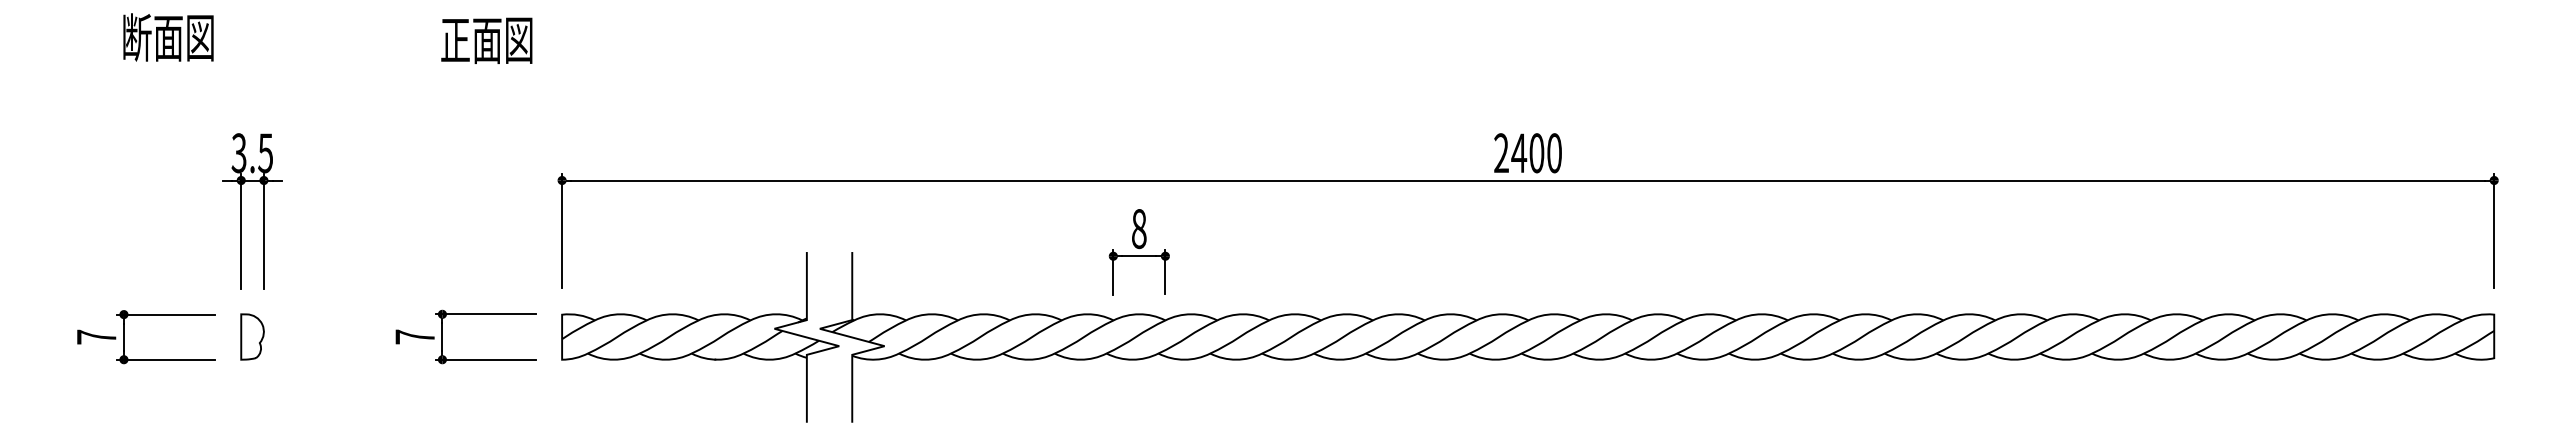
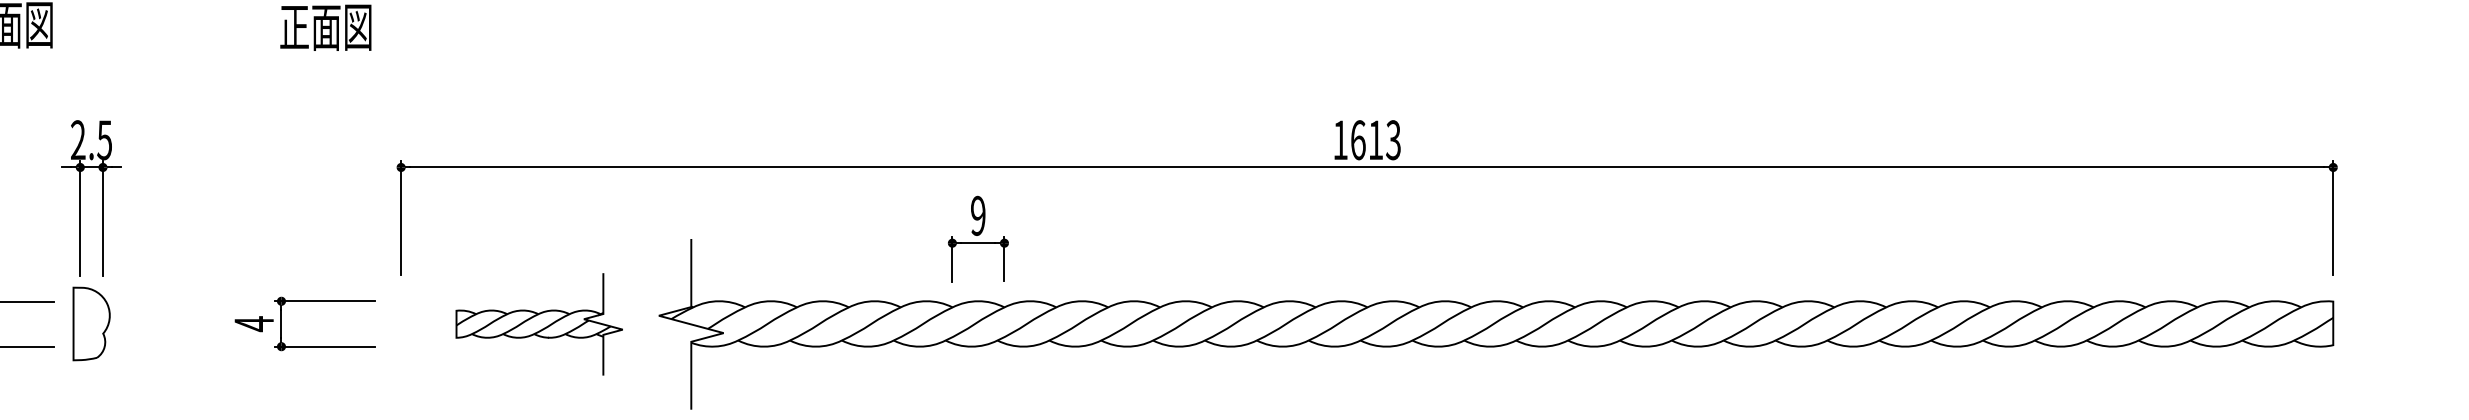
text: (238, 153) -> (77, 140), 3.5 -> 2.5
text: (1527, 153) -> (1366, 140), 2400 -> 1613
text: (1139, 228) -> (978, 215), 8 -> 9
part: (252, 336) -> (91, 323), size x1.6
text: (414, 337) -> (253, 324), 7 -> 4
part: (700, 337) -> (539, 324), size x0.6

